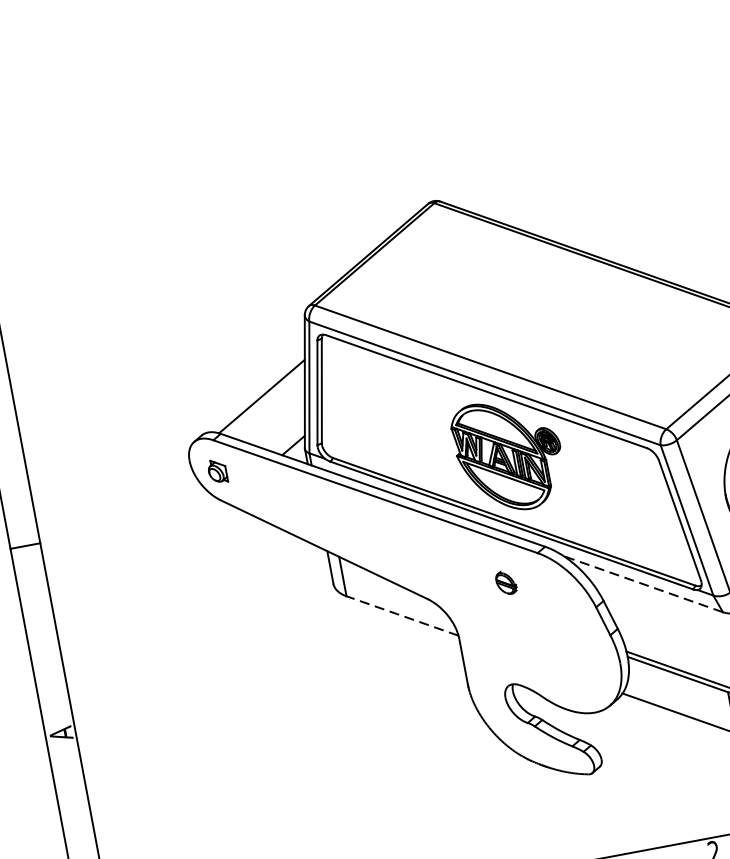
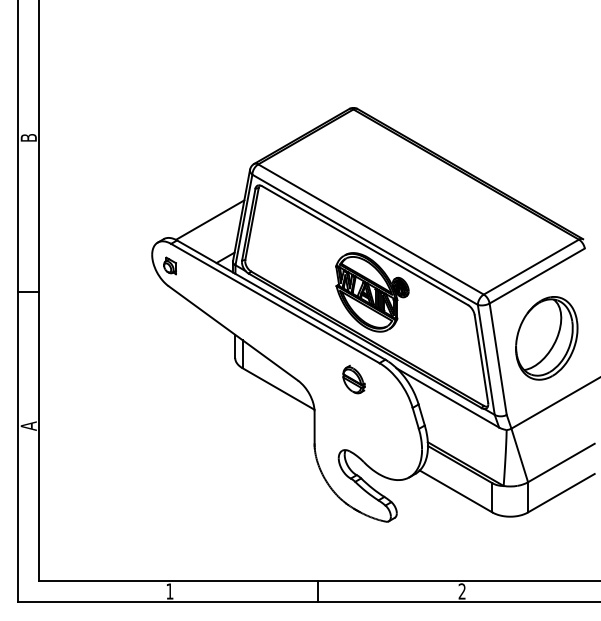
part: (505, 582) -> (353, 379), size x1.67
line: (642, 583) -> (447, 397), dashed -> solid
line: (402, 615) -> (278, 388), dashed -> solid

